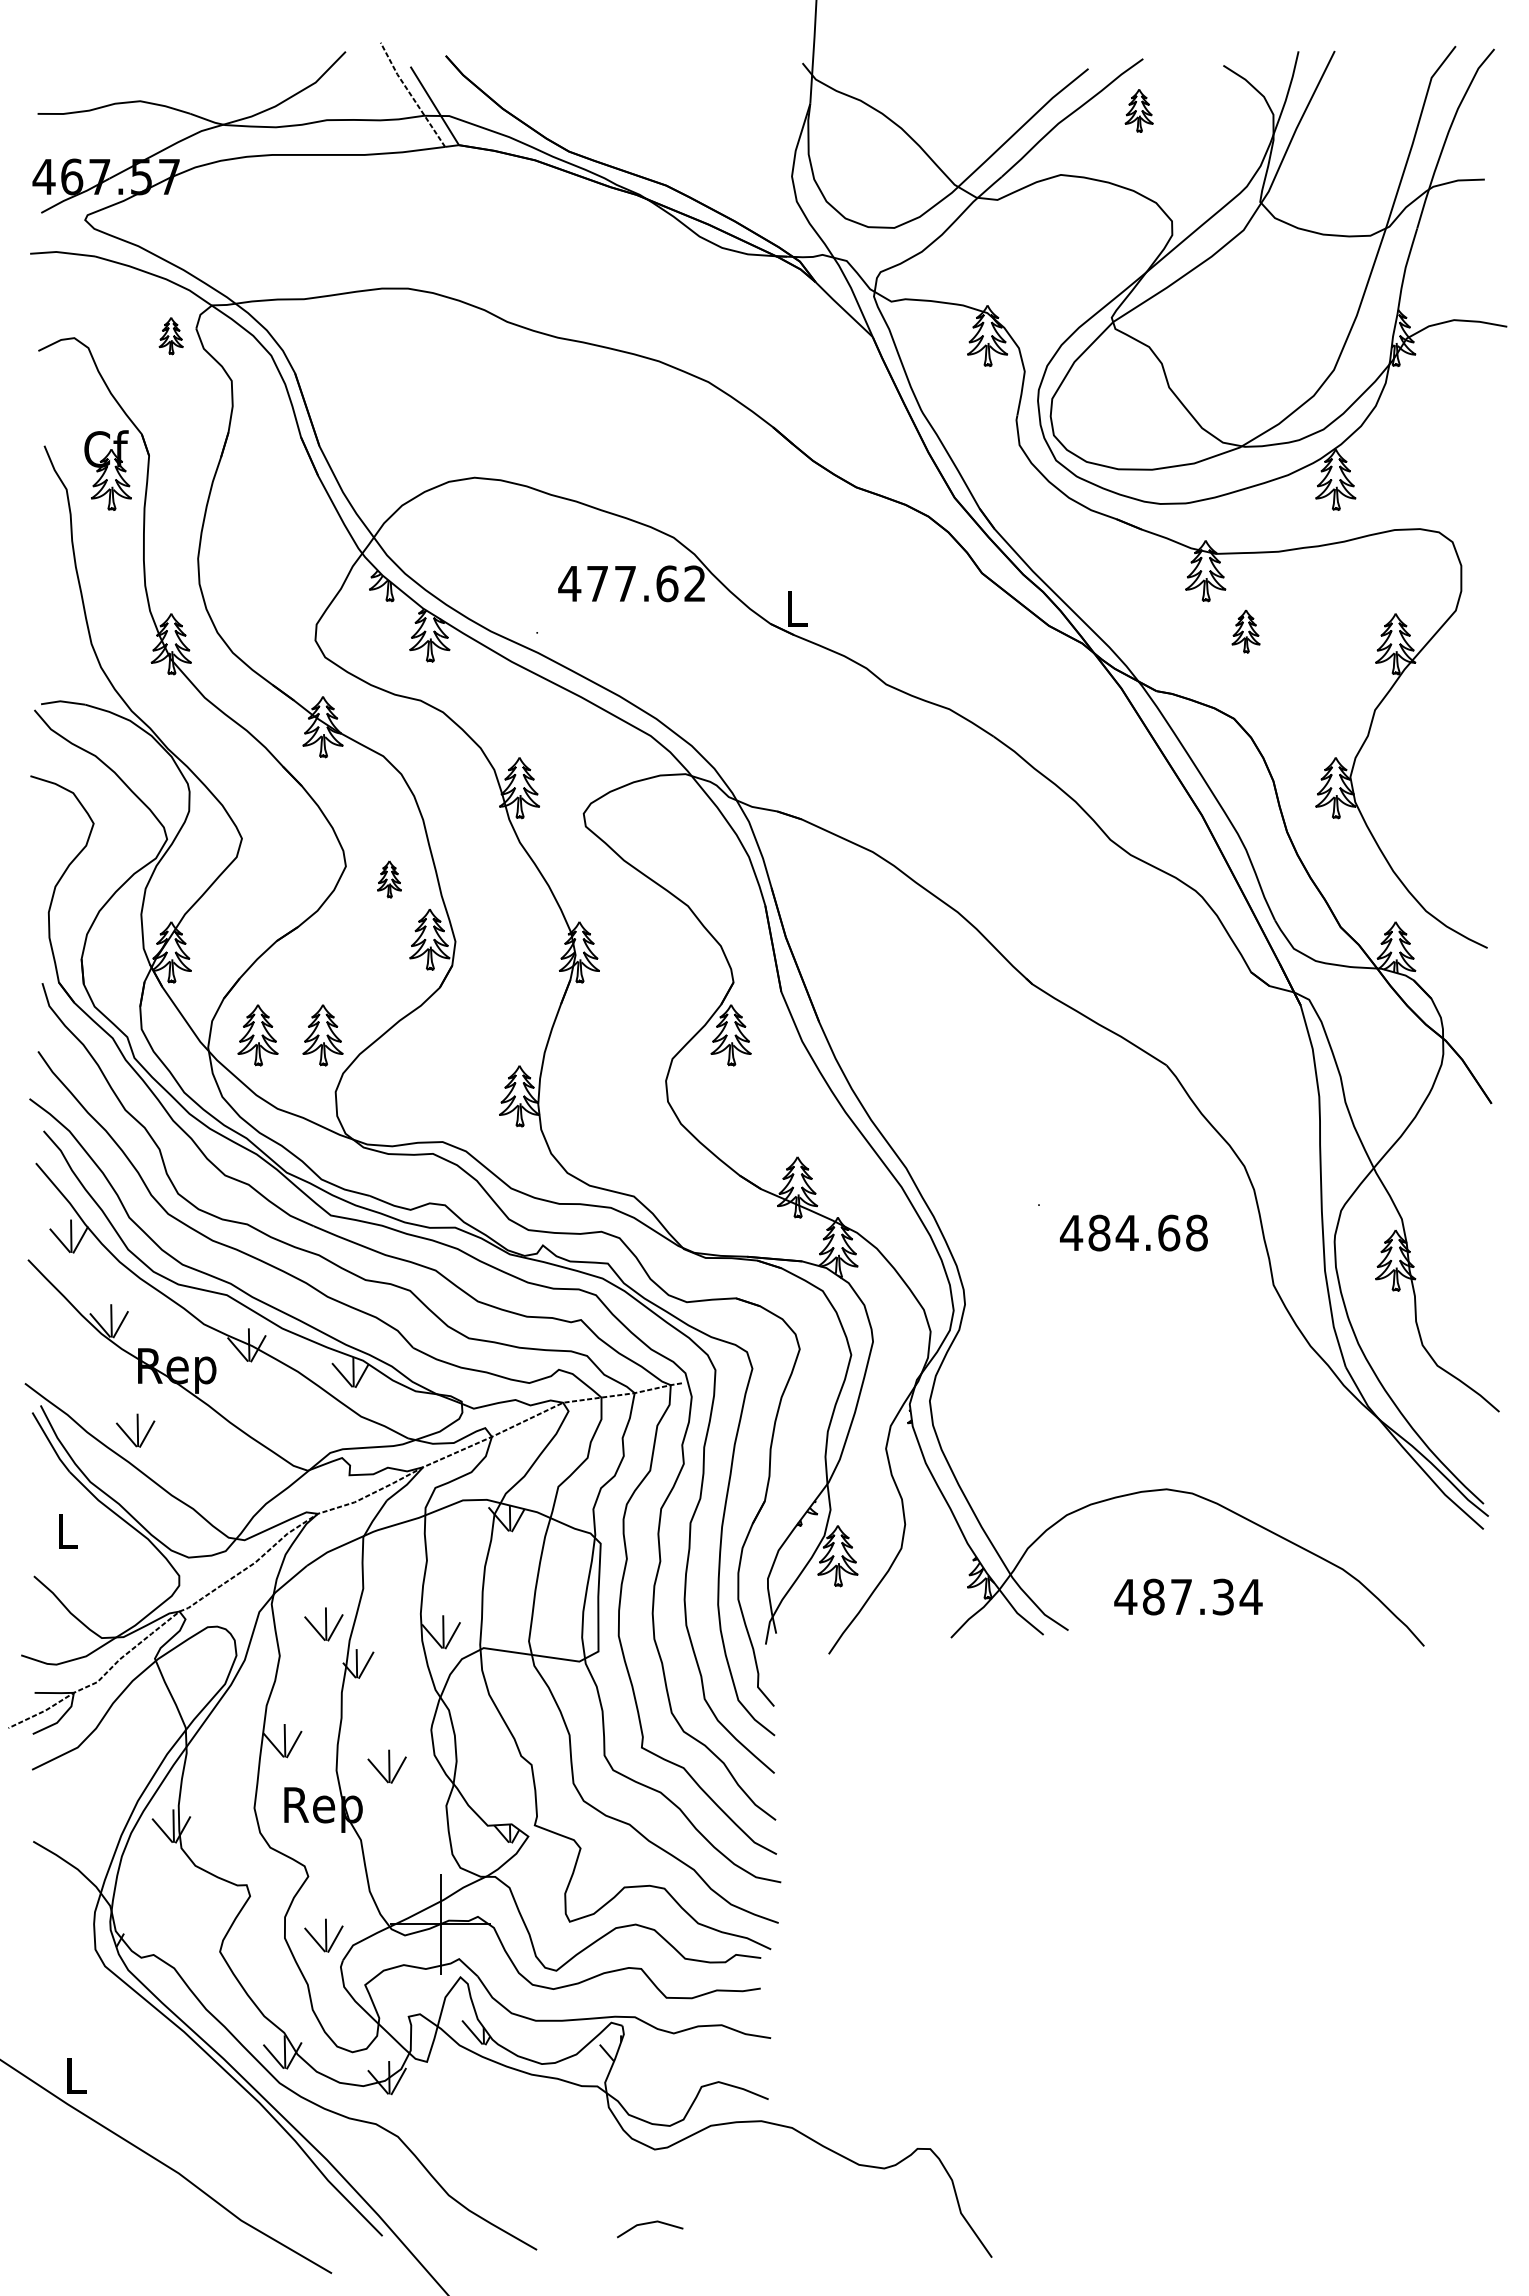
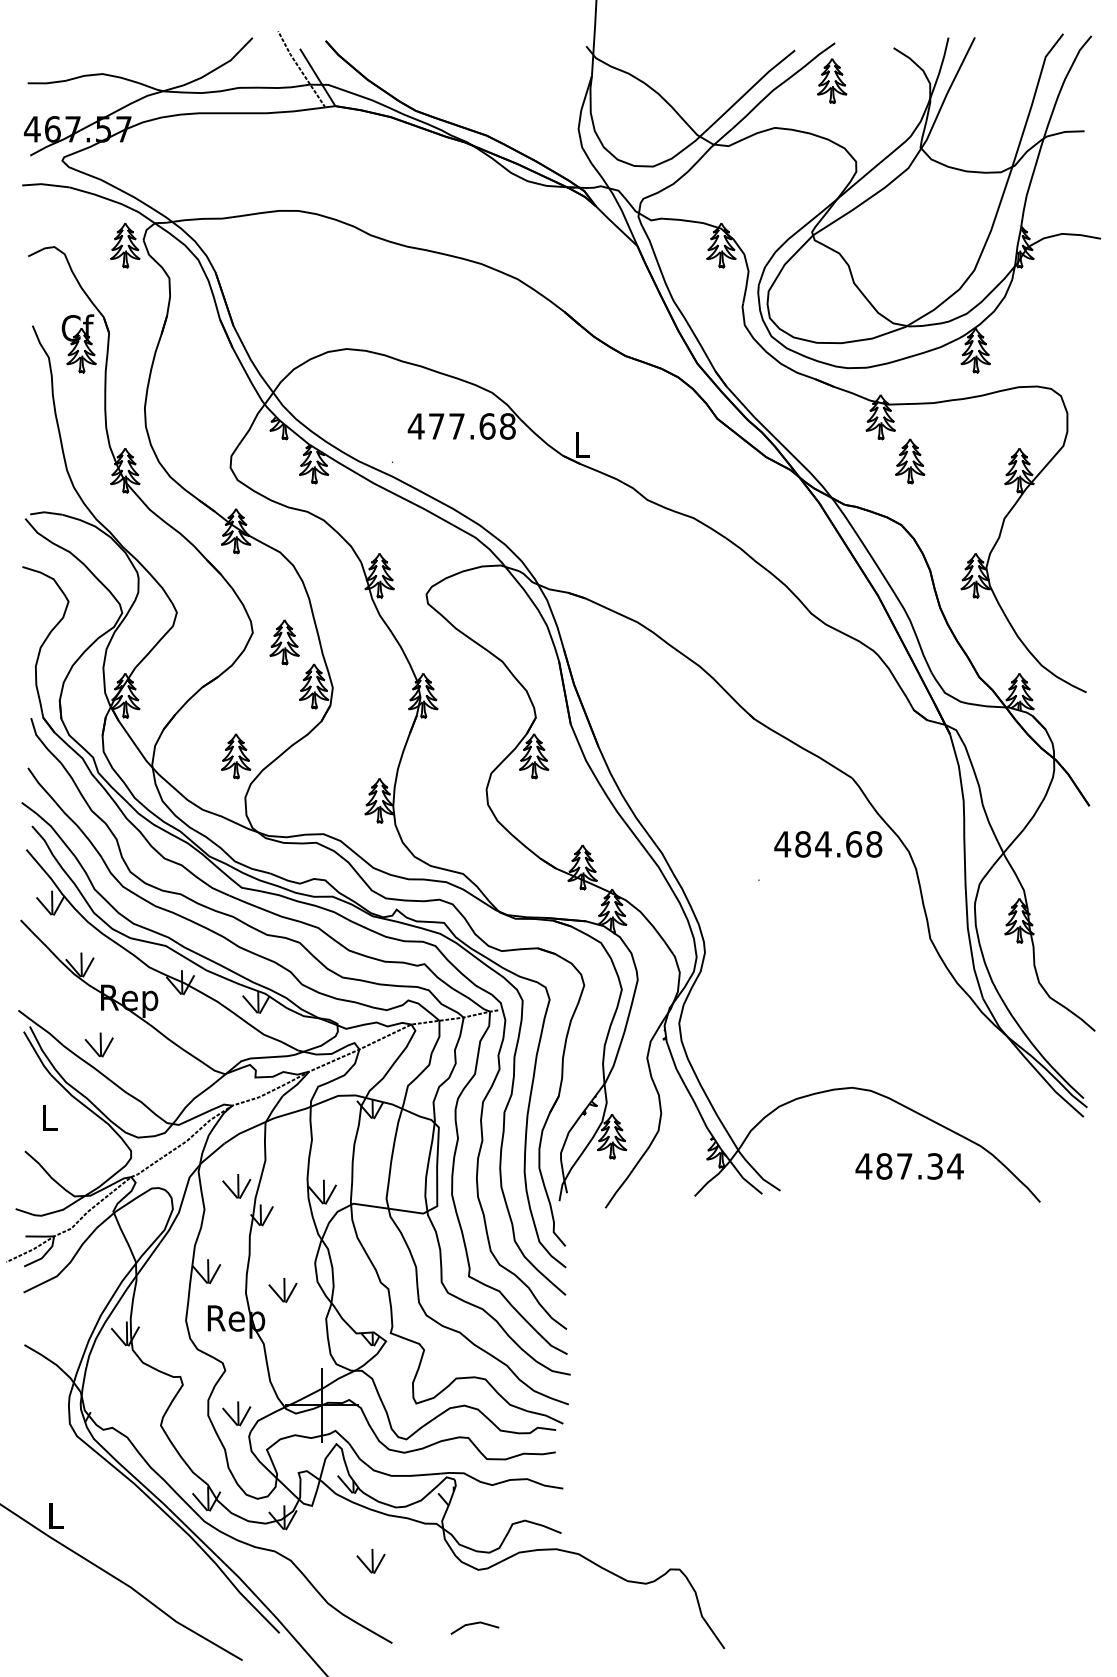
part: (1138, 110) -> (831, 80), size x1.43
part: (170, 335) -> (124, 245), size x1.67
text: (695, 583) -> (508, 426), 477.62 -> 477.68
part: (1245, 631) -> (909, 461), size x1.43
part: (389, 879) -> (284, 642), size x1.67
part: (257, 1035) -> (188, 756), removed
text: (1133, 1232) -> (827, 843), moved
text: (1188, 1596) -> (909, 1166), moved
part: (507, 2137) -> (370, 1561), added

